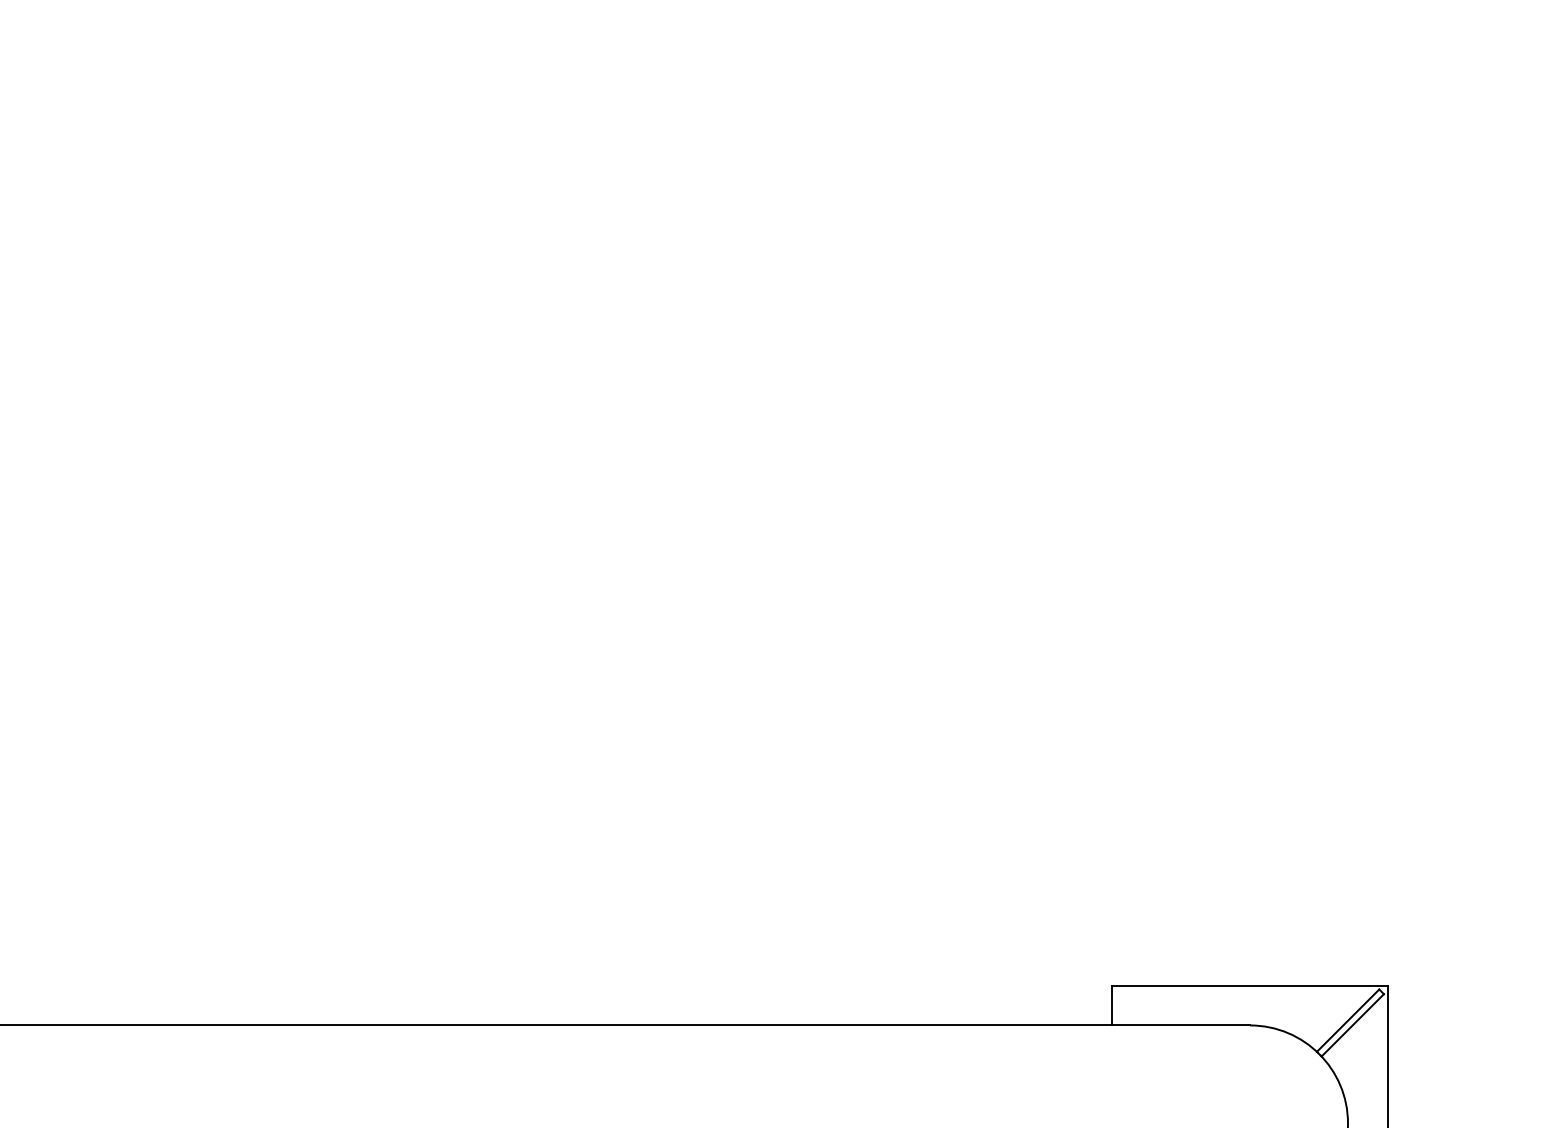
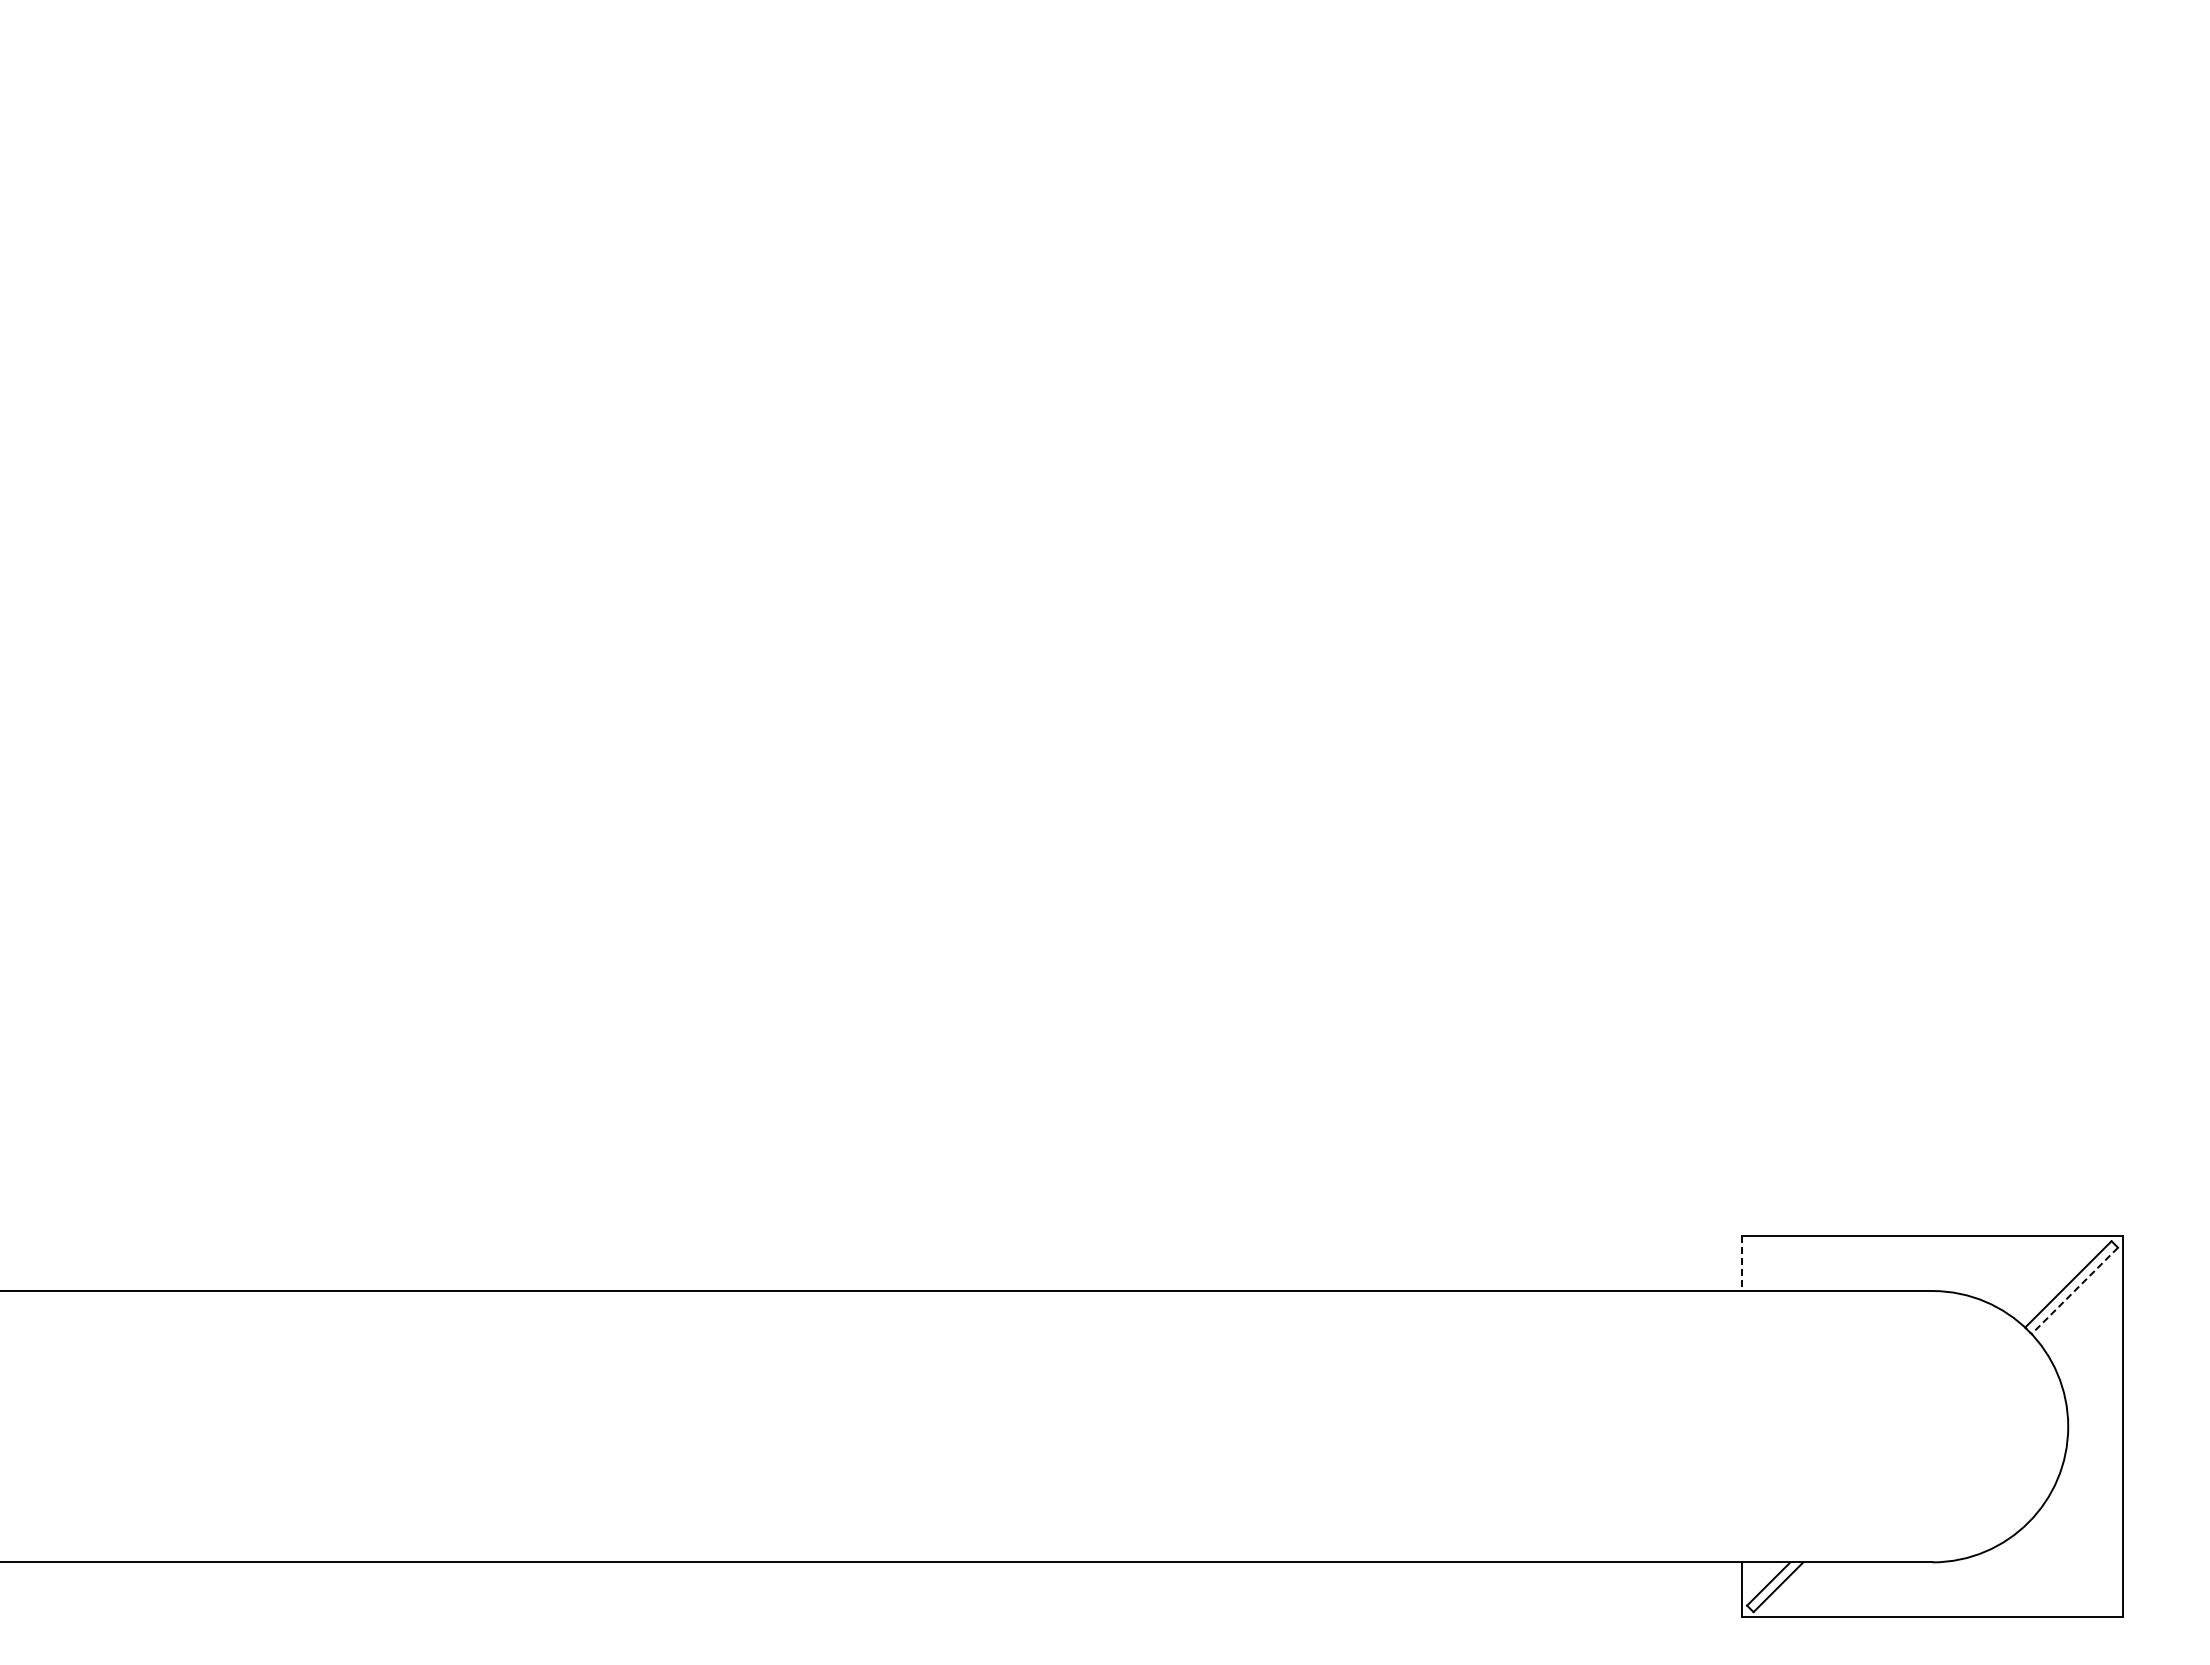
line: (1112, 1005) -> (1741, 1263), solid -> dashed
line: (1352, 1025) -> (2074, 1291), solid -> dashed

